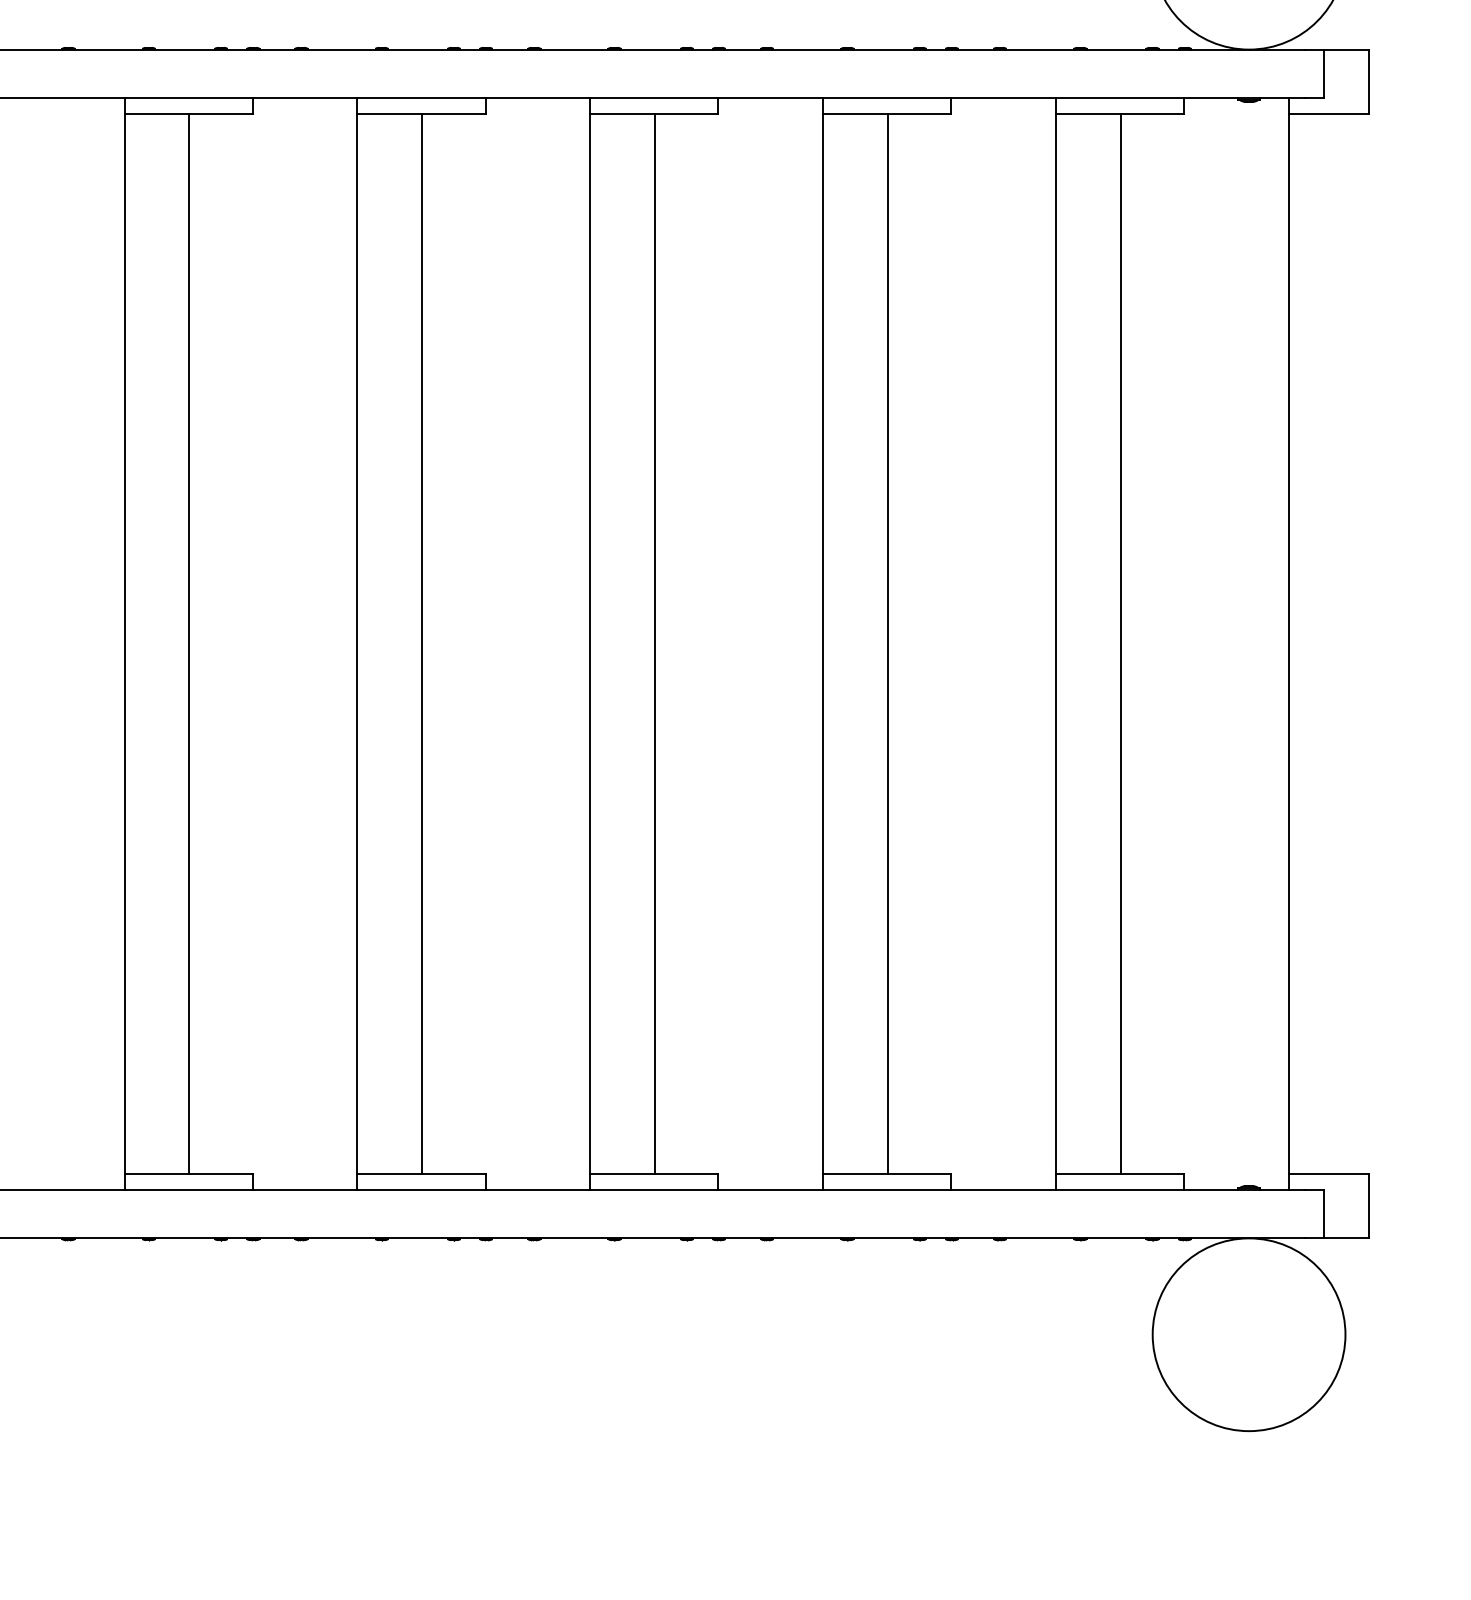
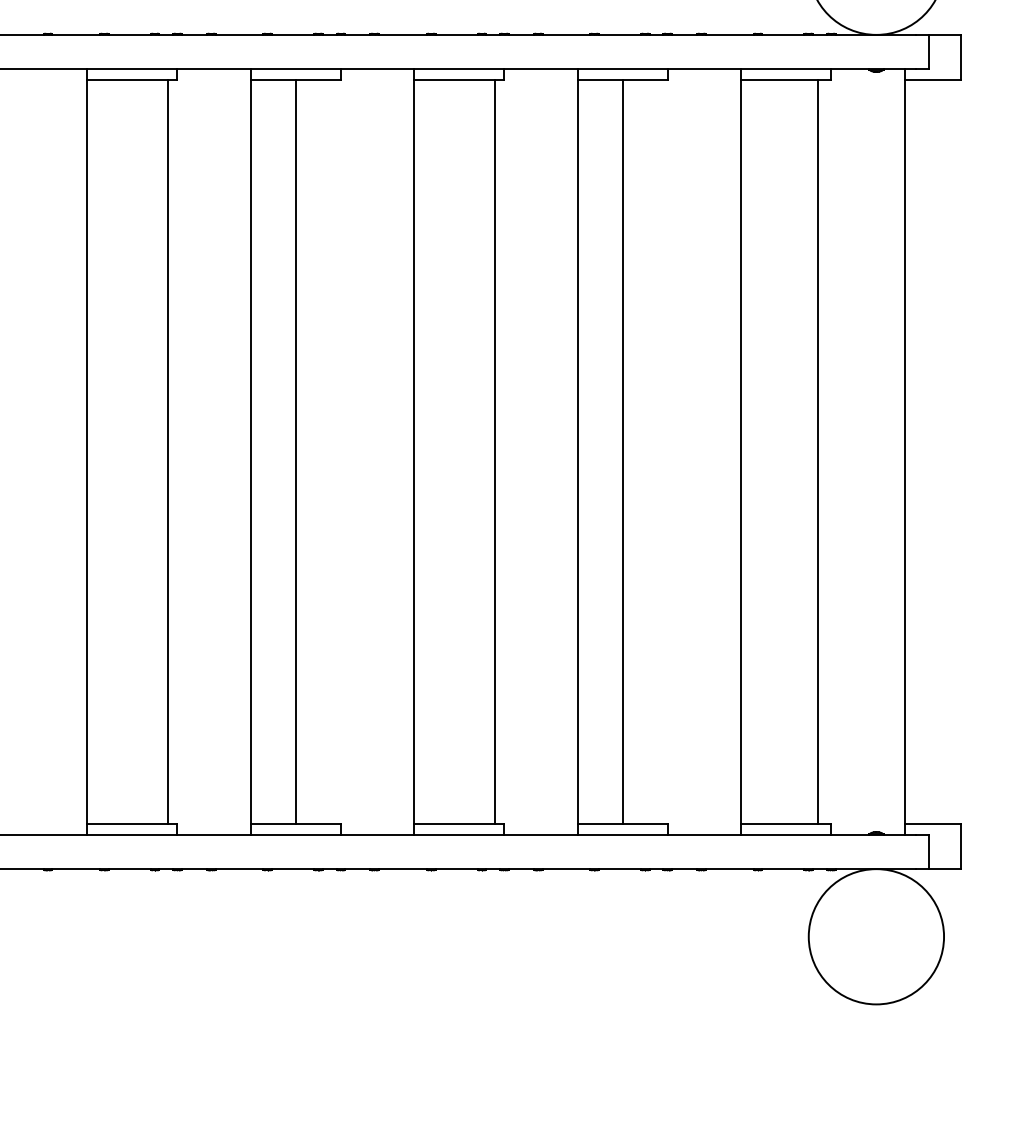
line: (189, 644) -> (168, 452), moved
line: (654, 644) -> (495, 452), moved
line: (1120, 644) -> (818, 452), moved

